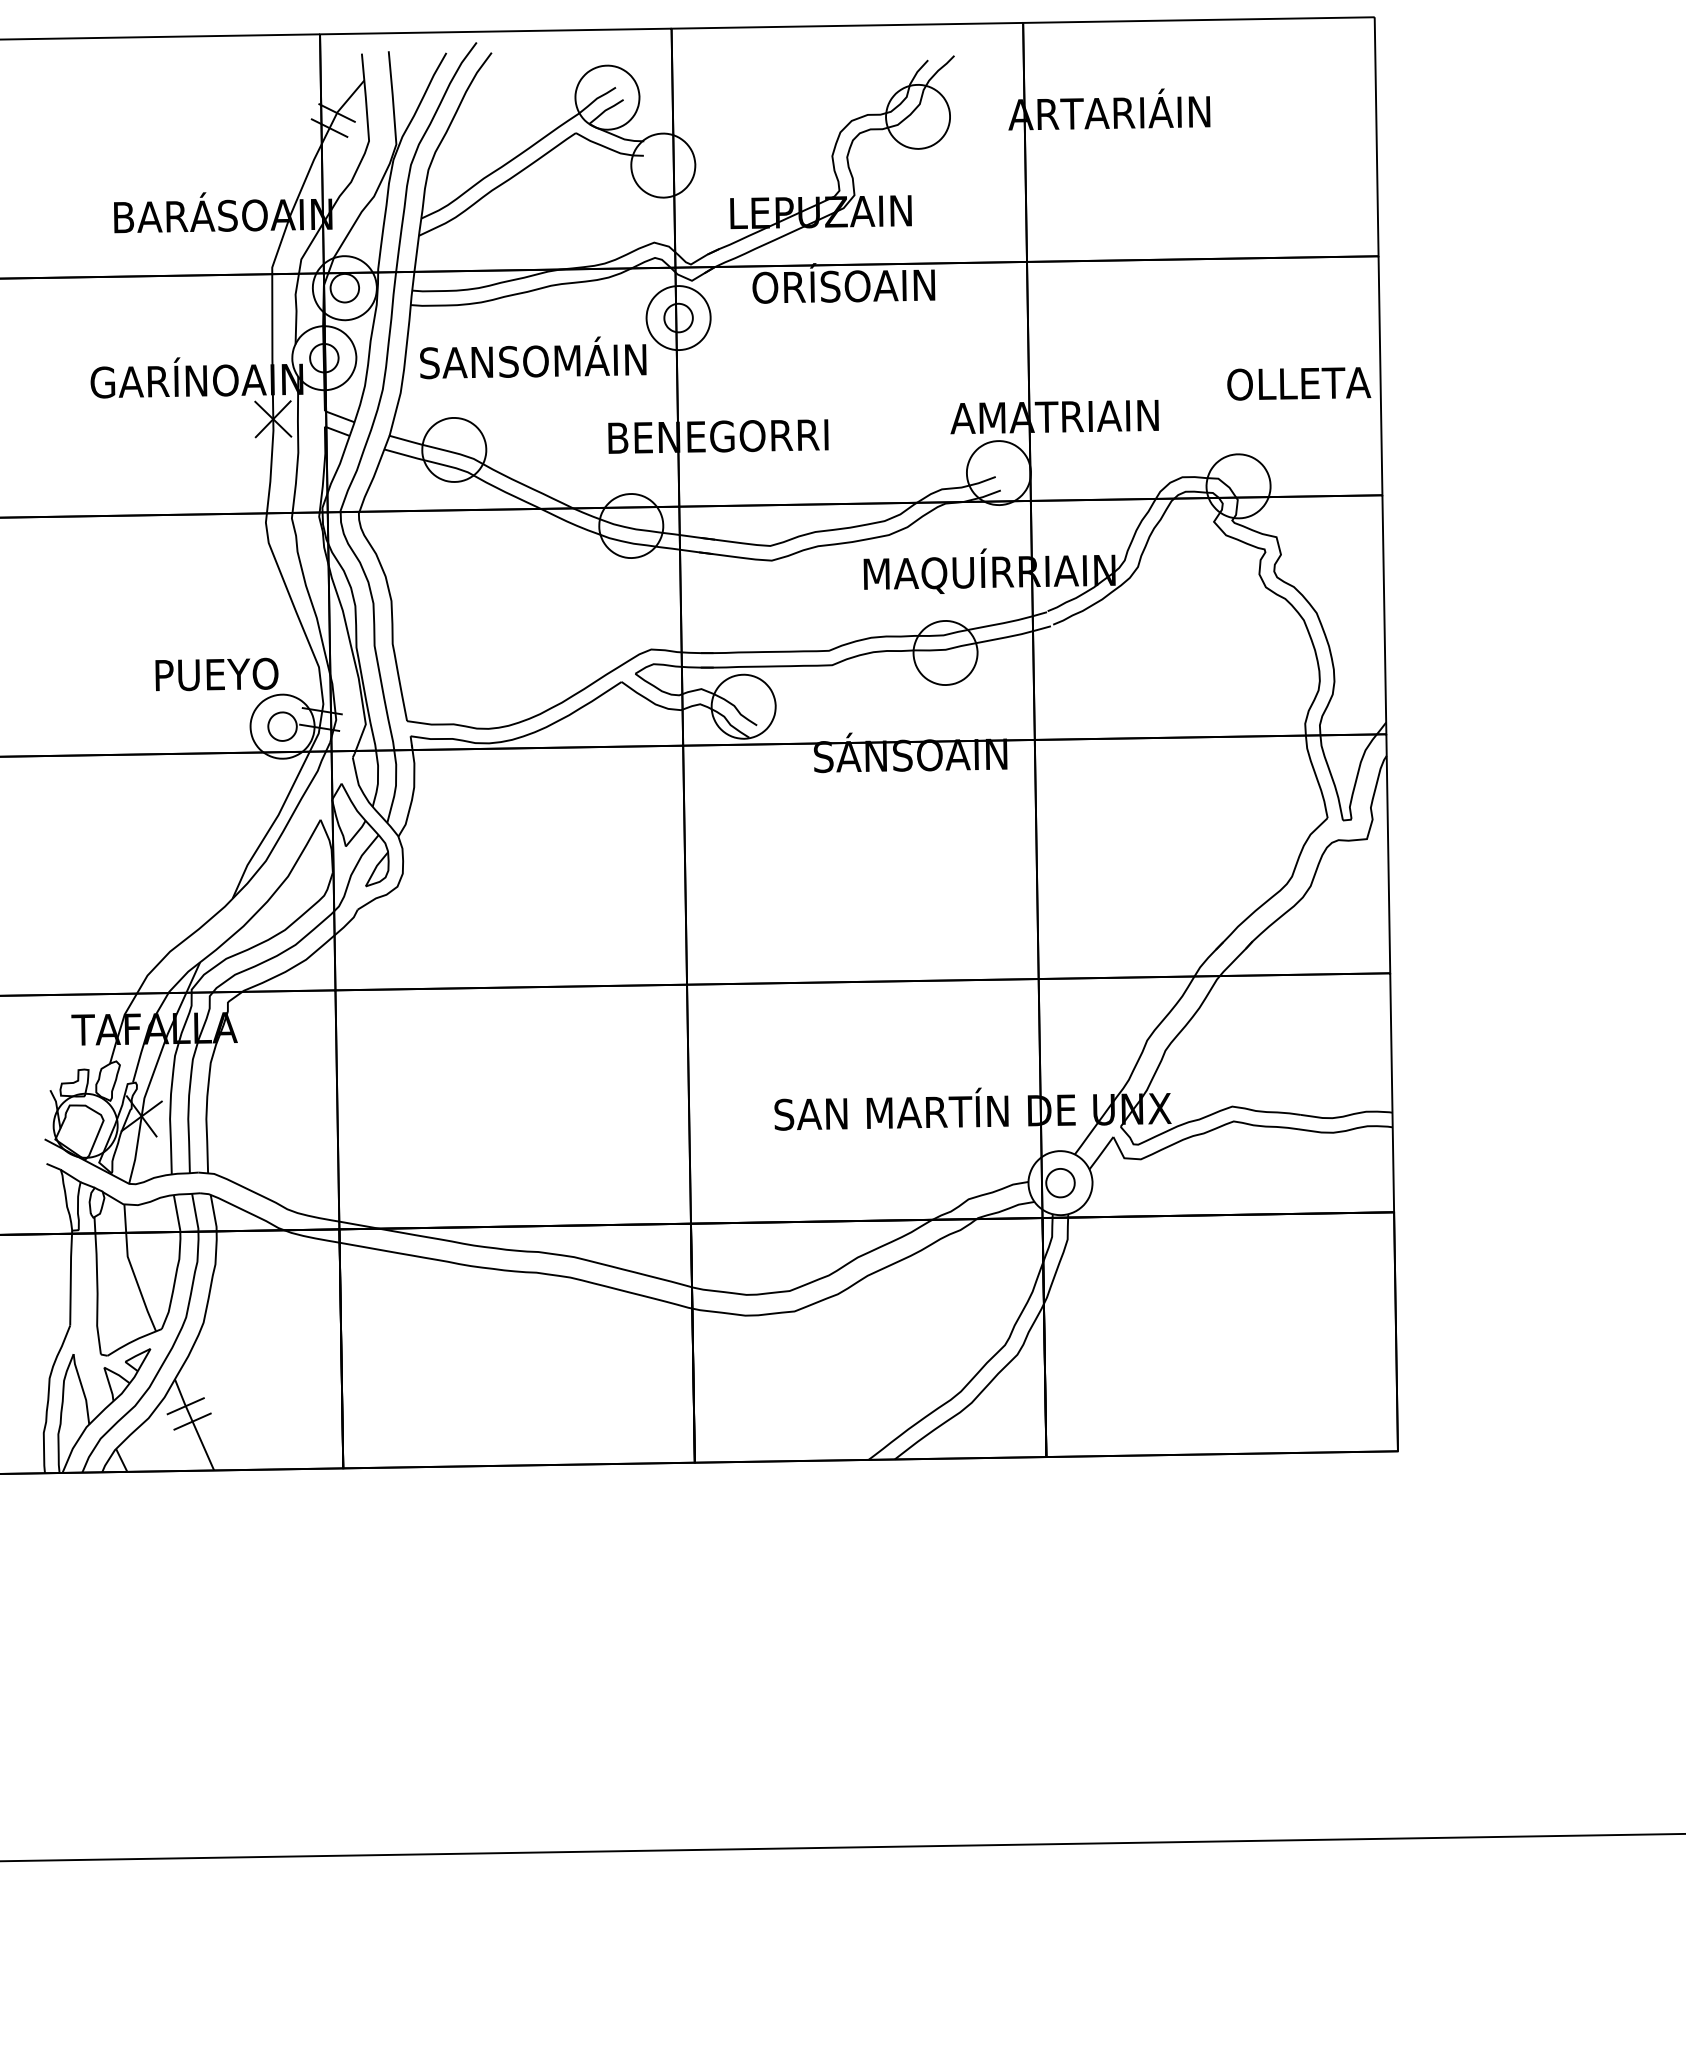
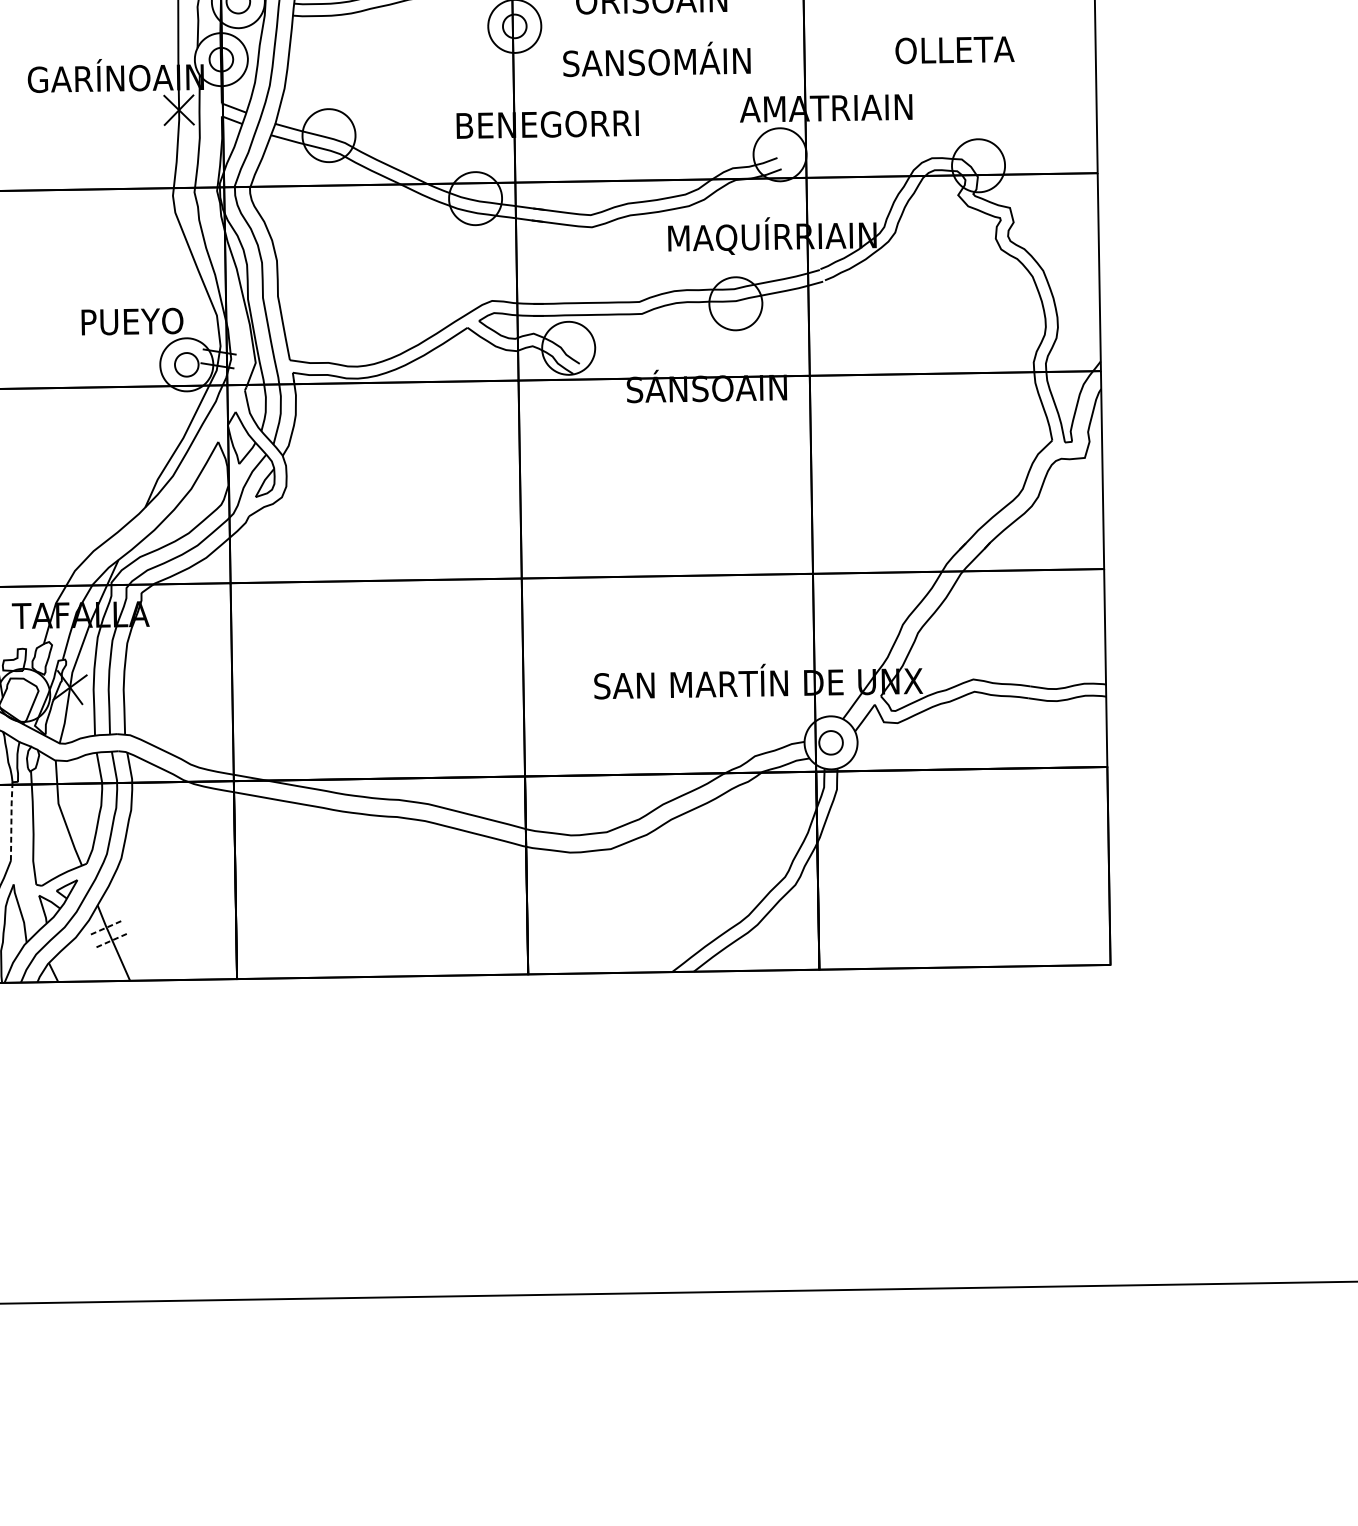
text: (533, 357) -> (657, 59), moved
text: (1299, 383) -> (955, 49), moved
line: (70, 1278) -> (11, 821), solid -> dashed
line: (185, 1406) -> (106, 927), solid -> dashed
line: (192, 1421) -> (112, 940), solid -> dashed

